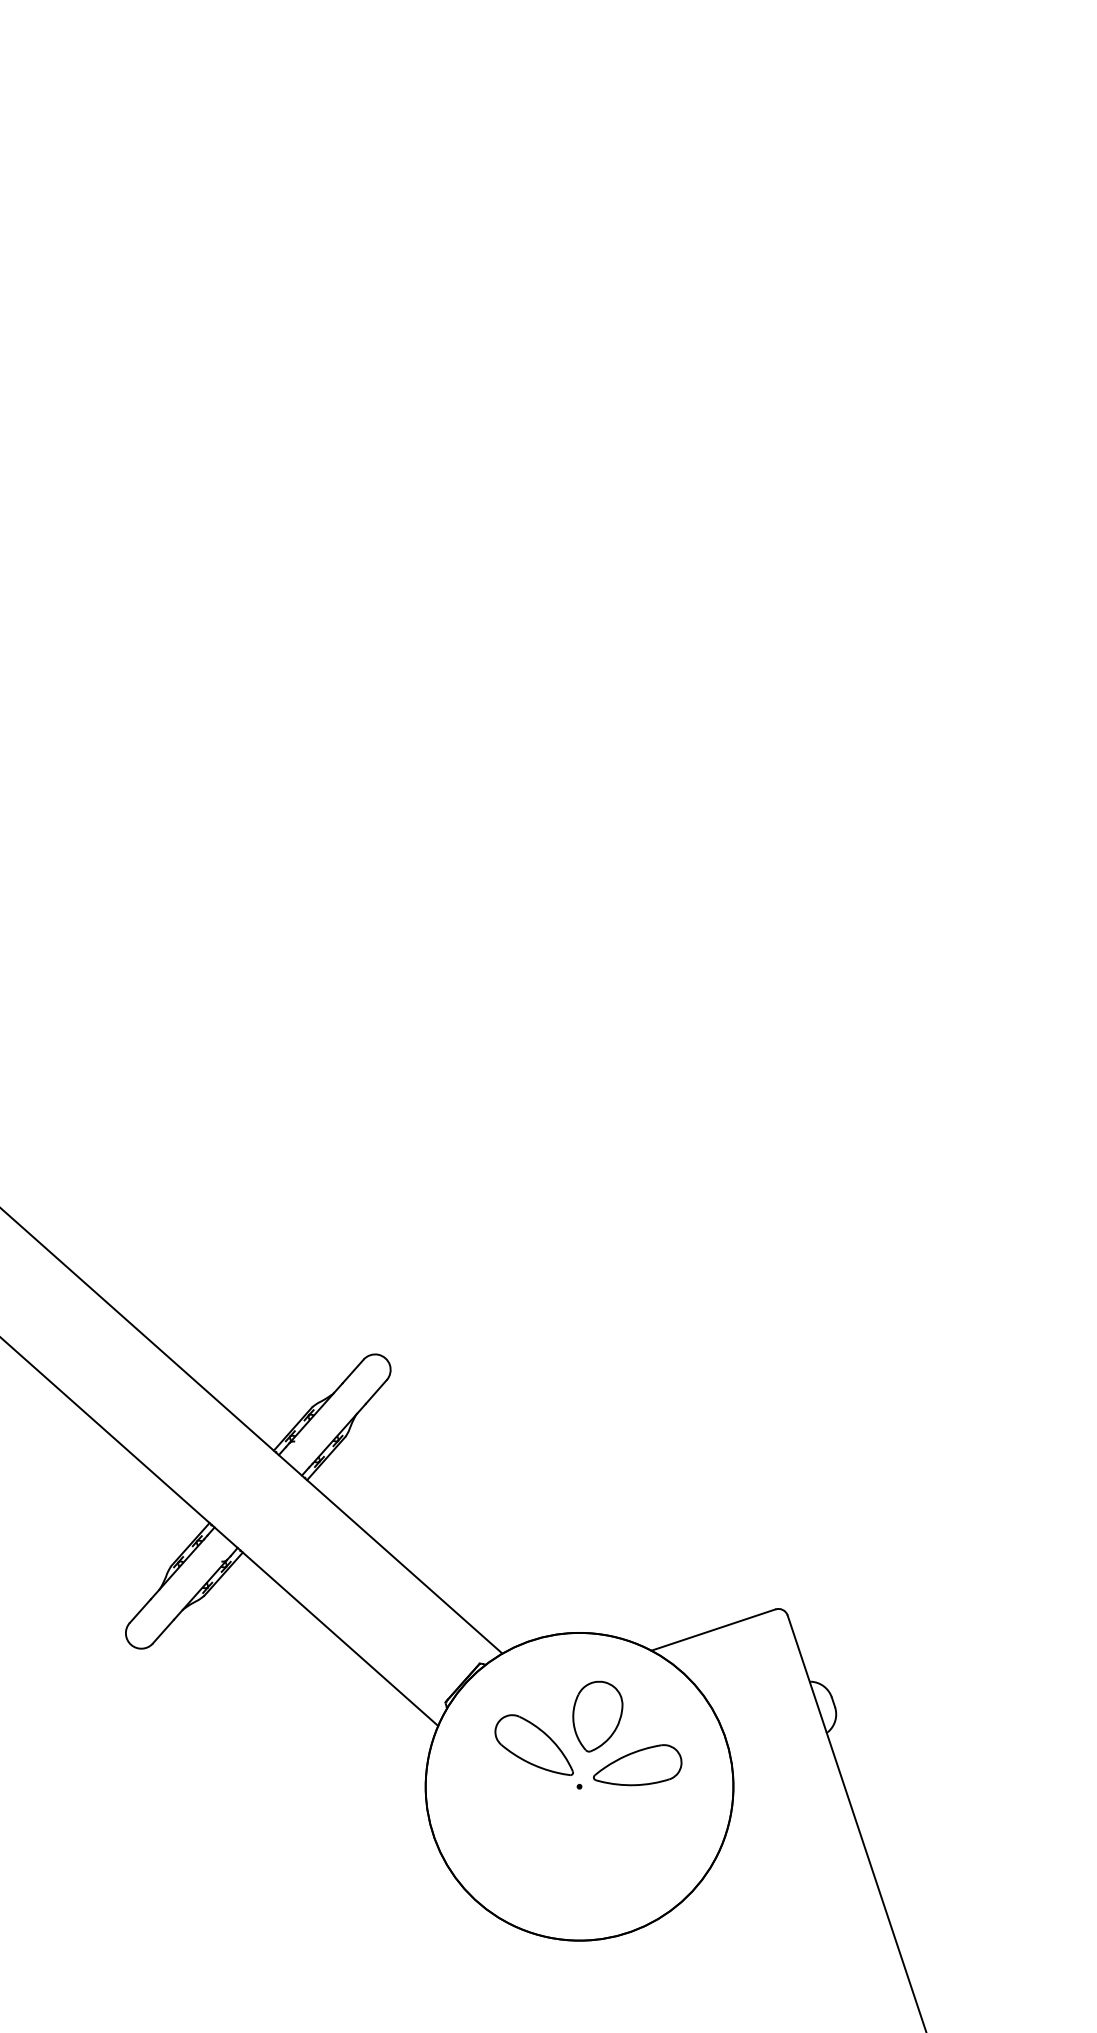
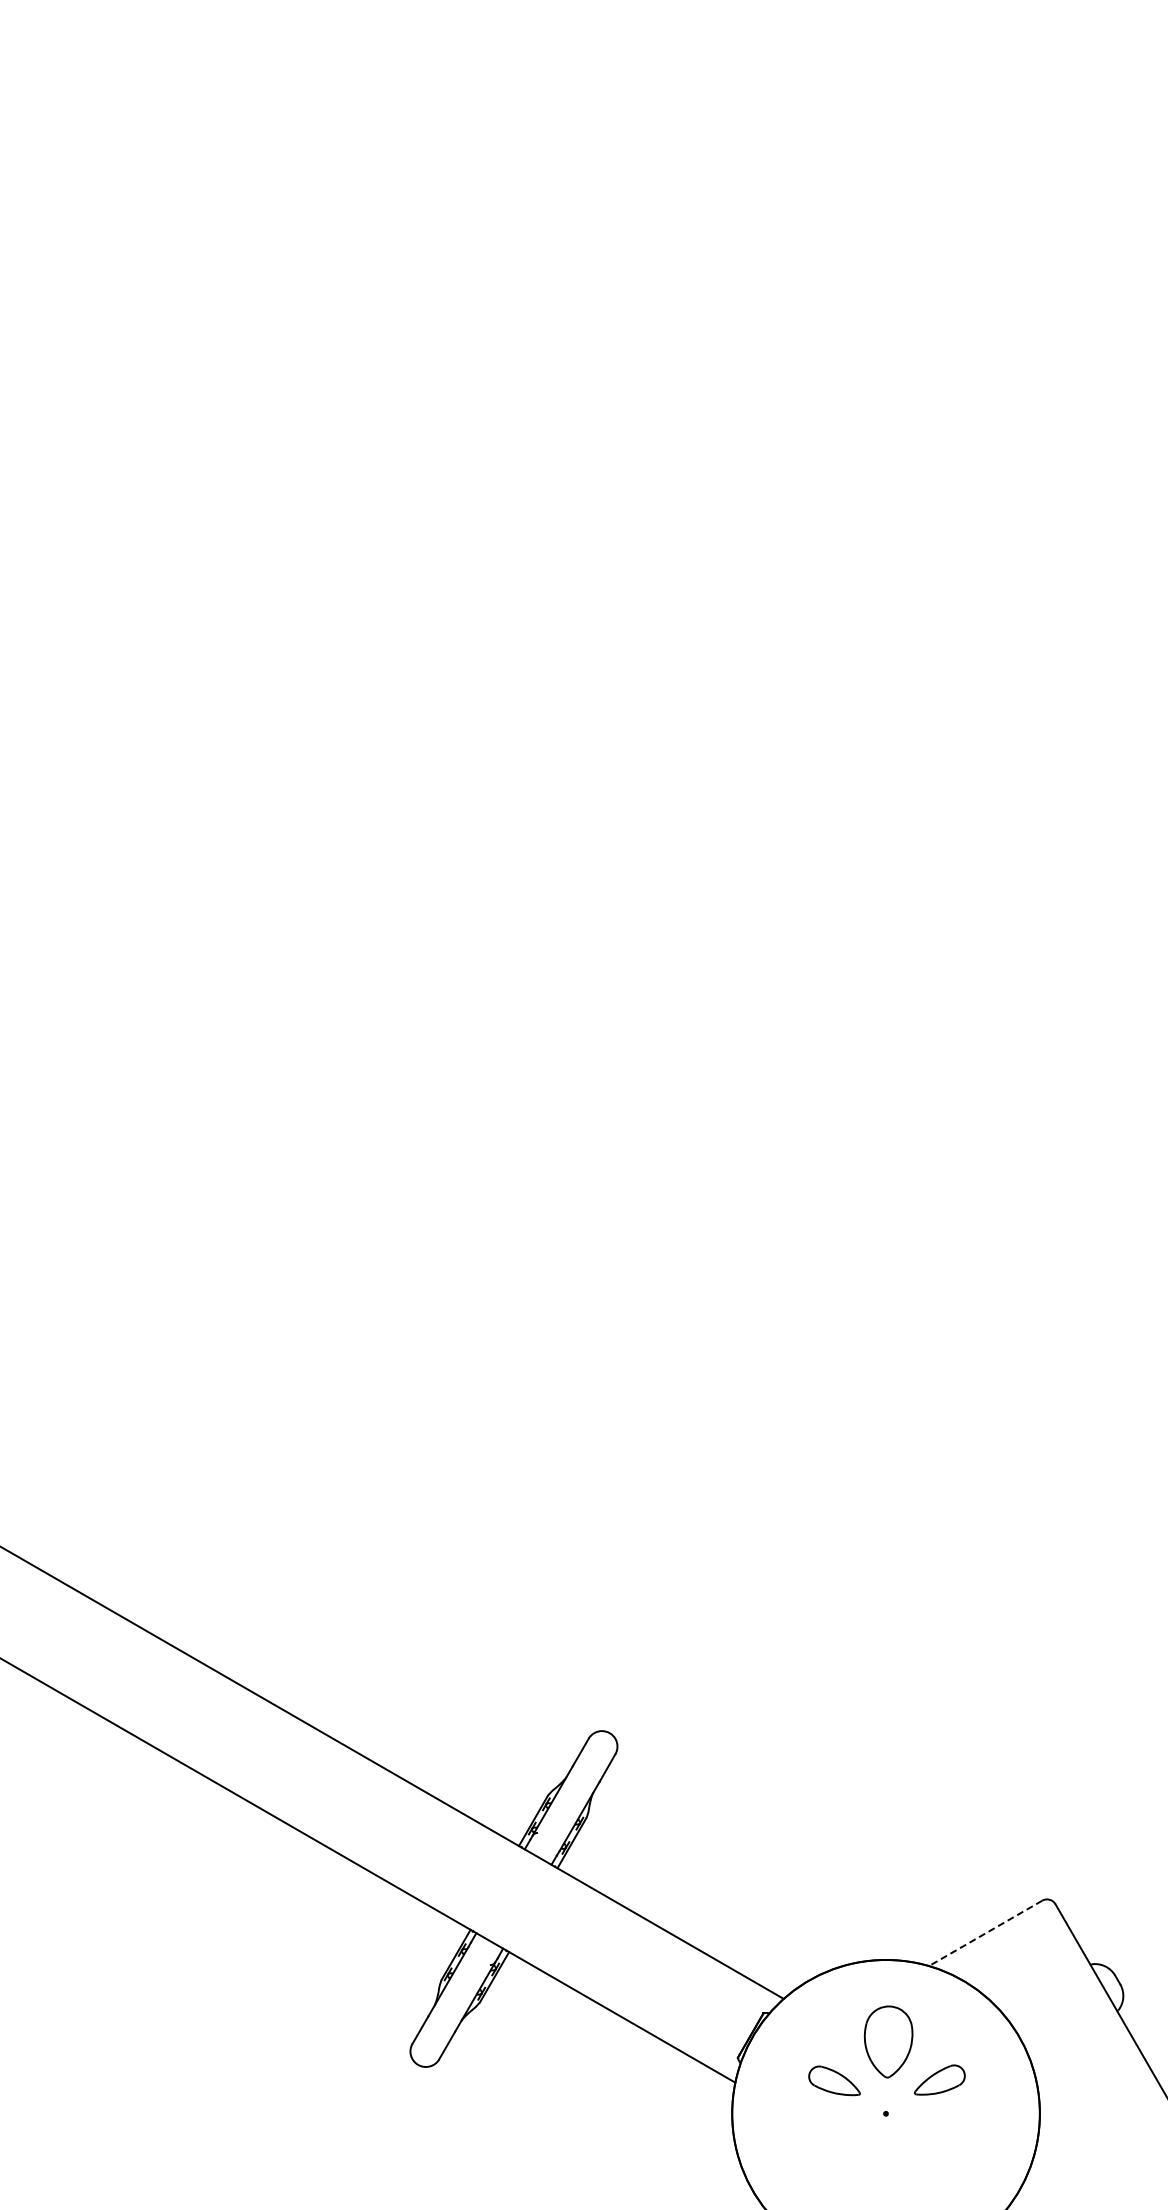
line: (713, 1630) -> (985, 1933), solid -> dashed
part: (535, 1743) -> (834, 2080), size x0.6
part: (638, 1763) -> (939, 2079), size x0.6

